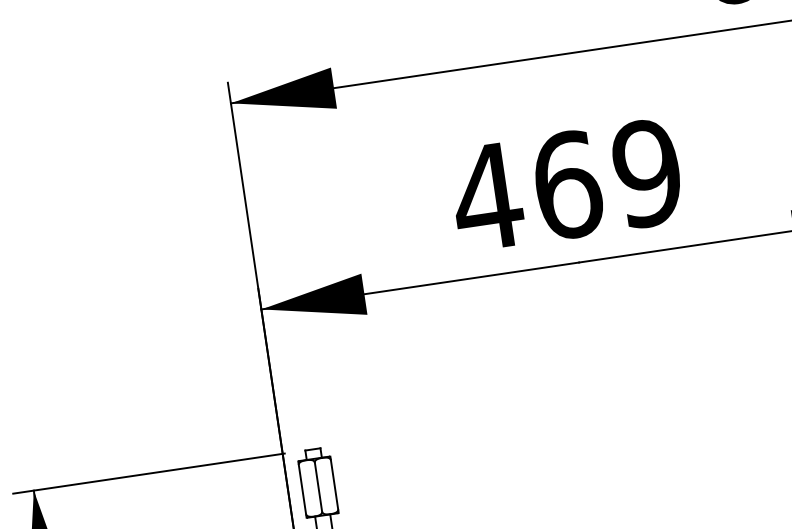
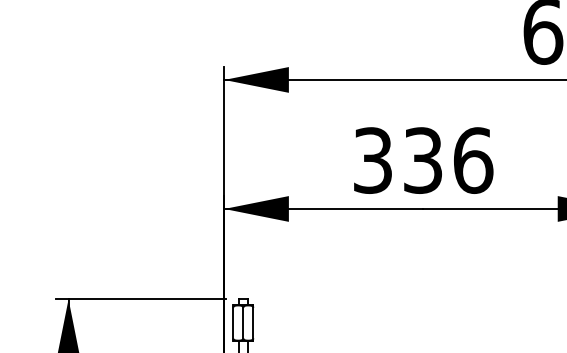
text: (566, 185) -> (422, 160), 469 -> 336

